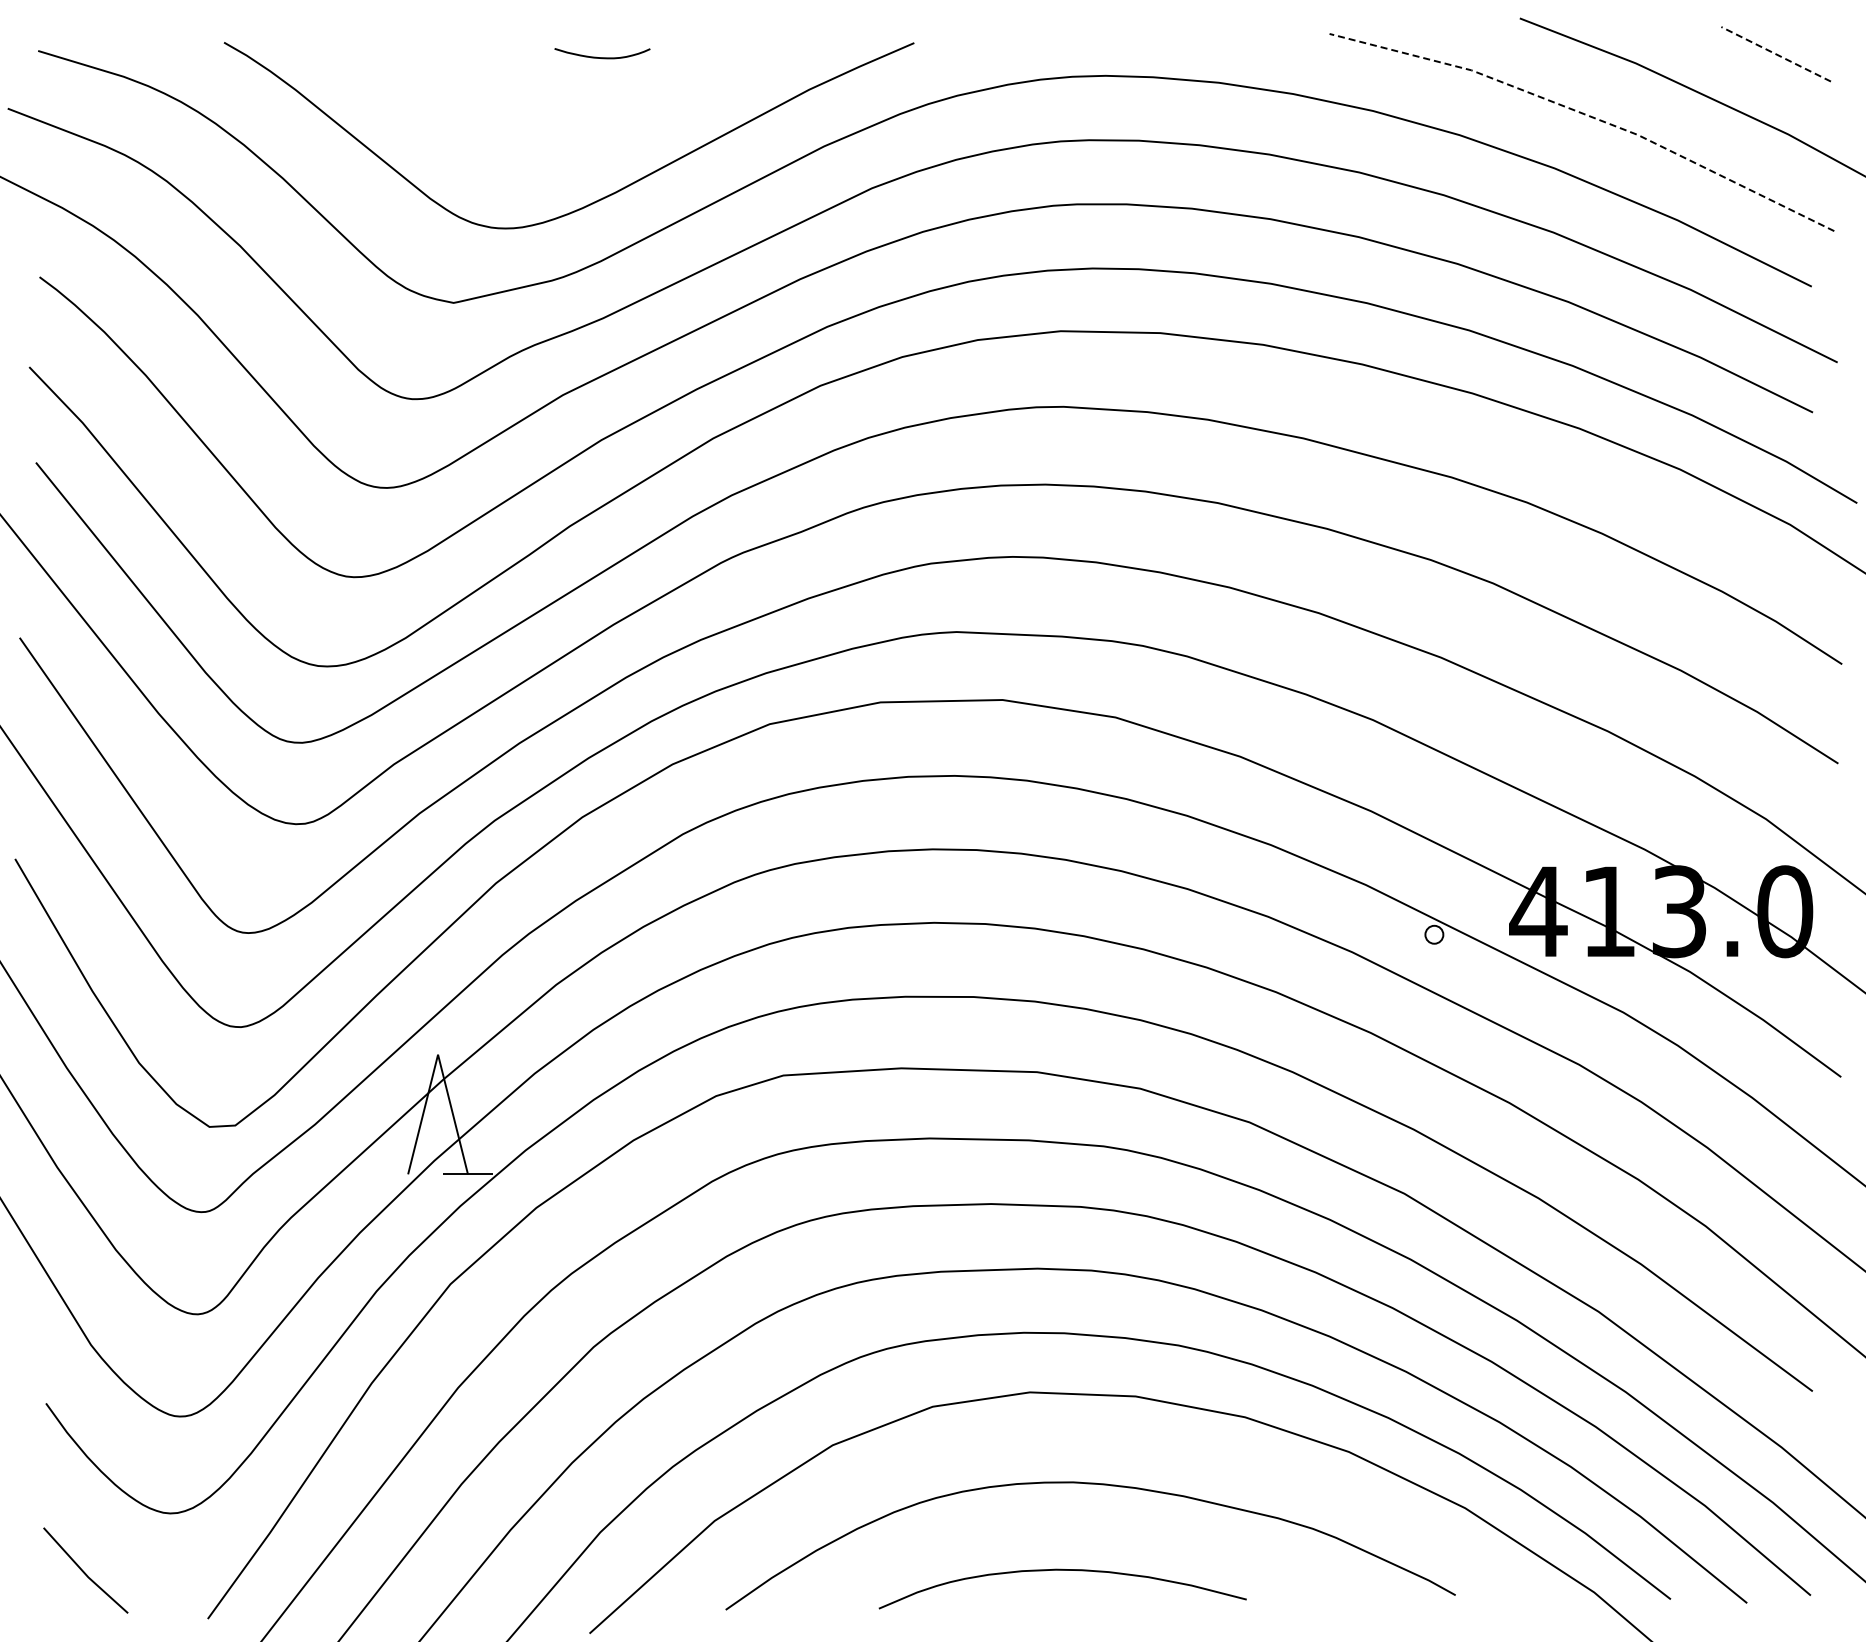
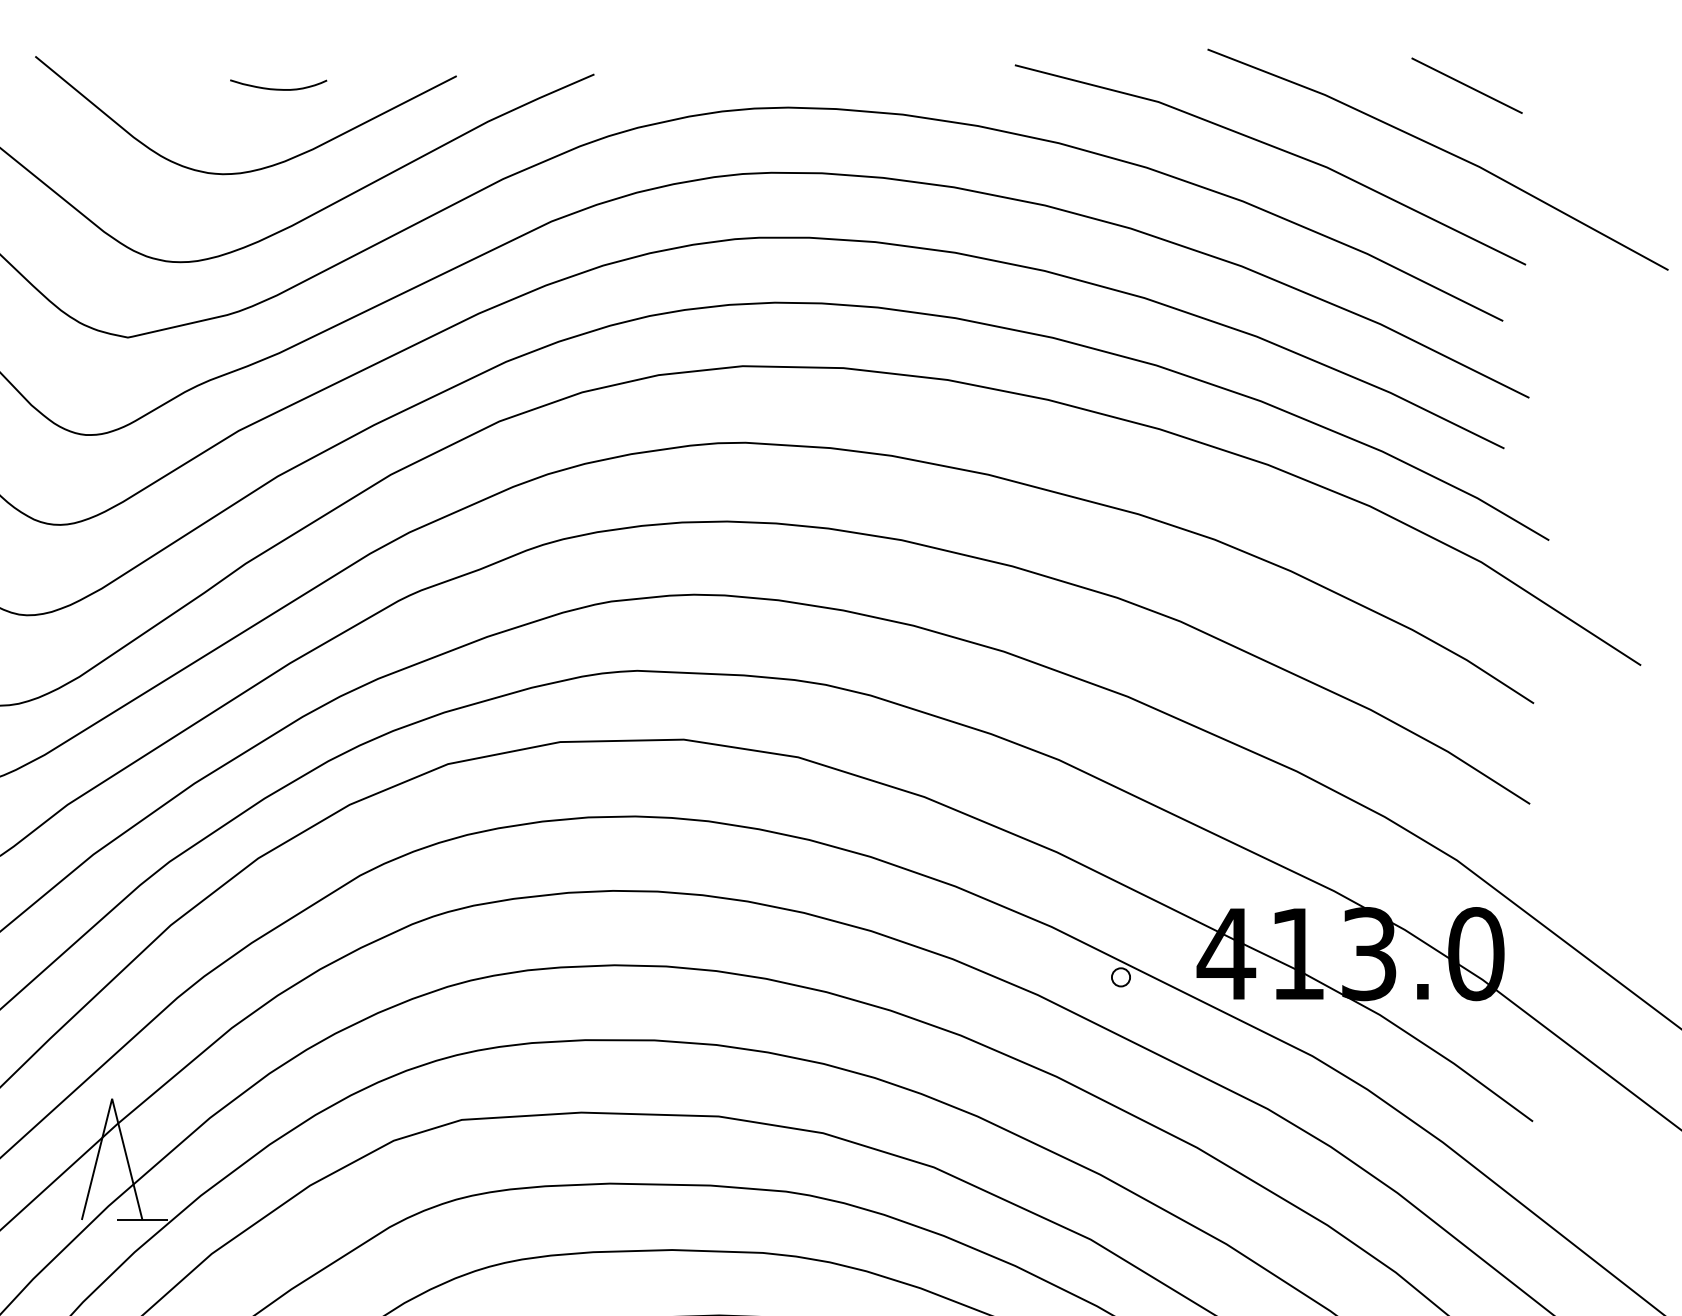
line: (1775, 54) -> (1466, 86), dashed -> solid
line: (1587, 115) -> (1276, 147), dashed -> solid
curve: (587, 134) -> (263, 167), added

